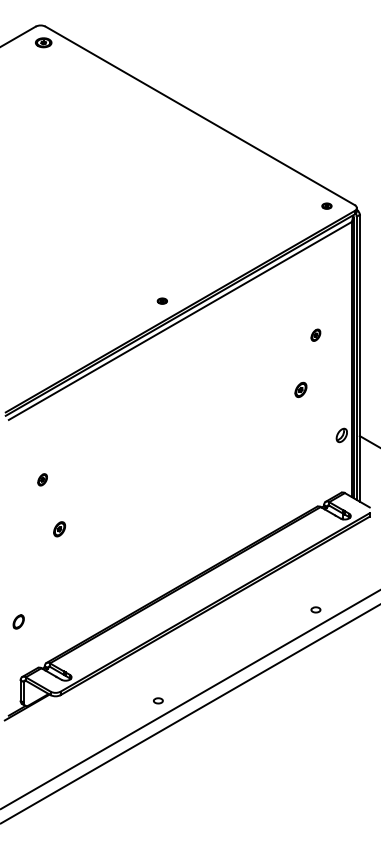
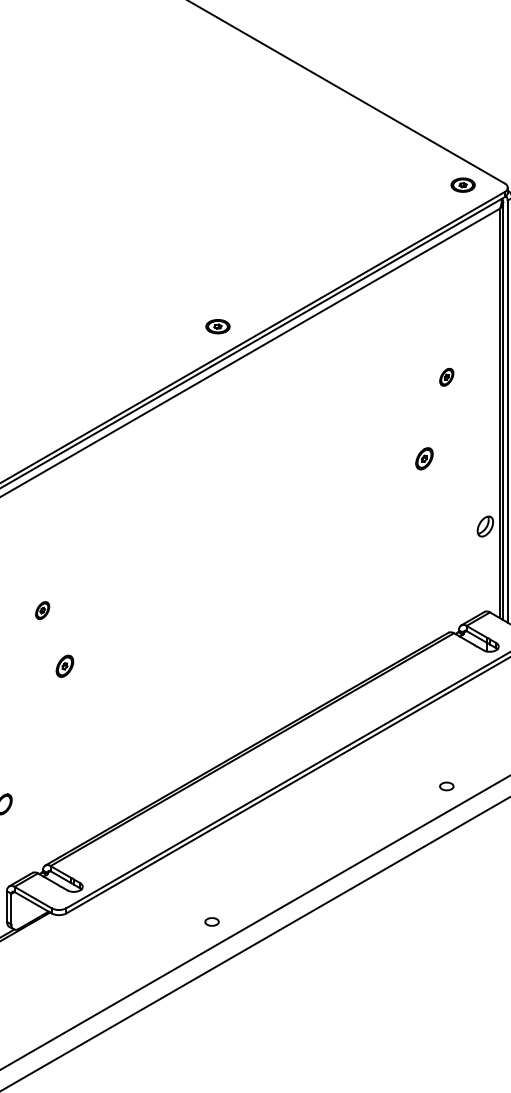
part: (326, 205) -> (462, 183), size x1.67
part: (162, 300) -> (218, 325), size x1.67
part: (42, 479) -> (42, 610), moved

